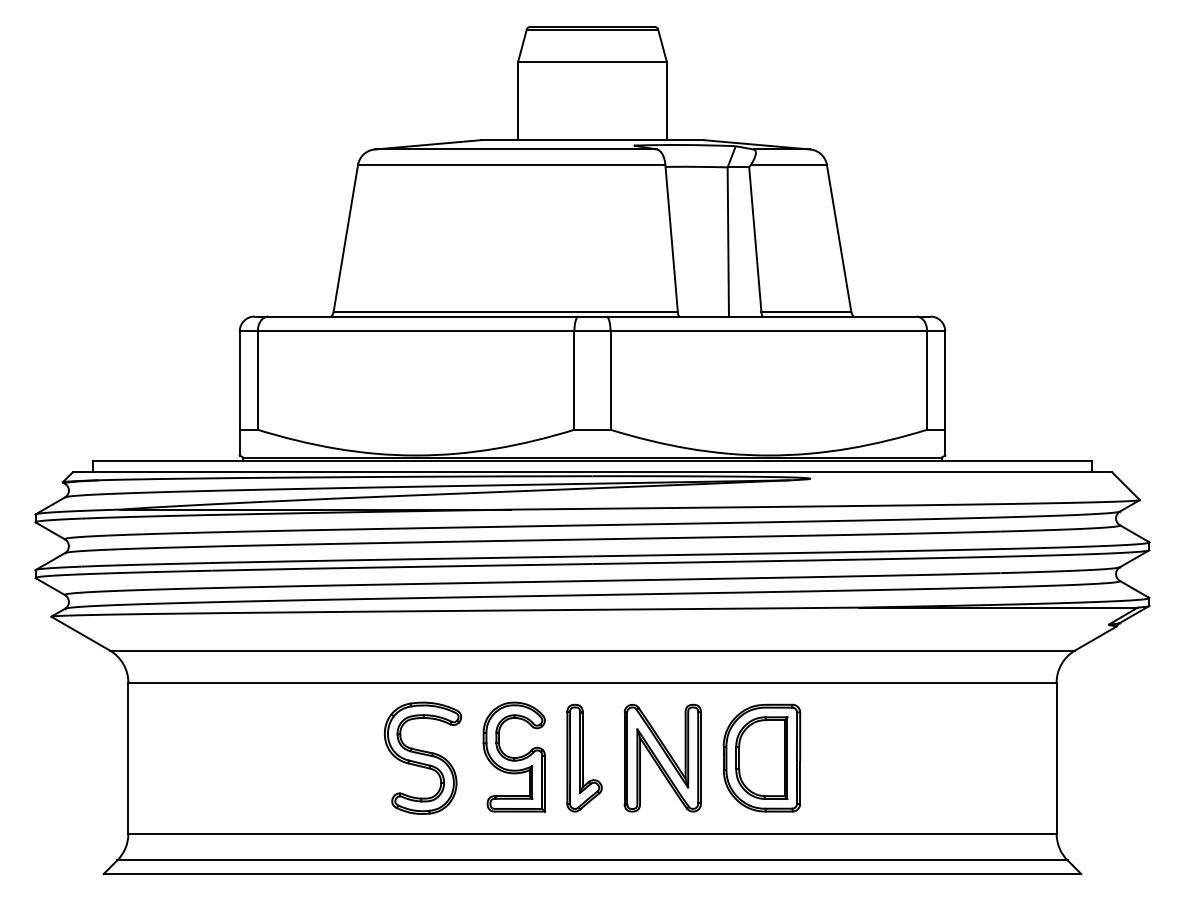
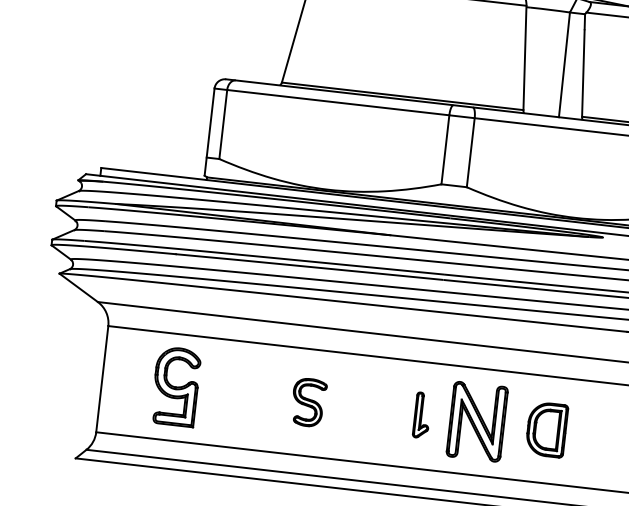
part: (513, 756) -> (175, 386), moved
part: (422, 757) -> (308, 402), size x0.6
part: (584, 757) -> (422, 415), size x0.6
part: (761, 757) -> (546, 429), size x0.7

